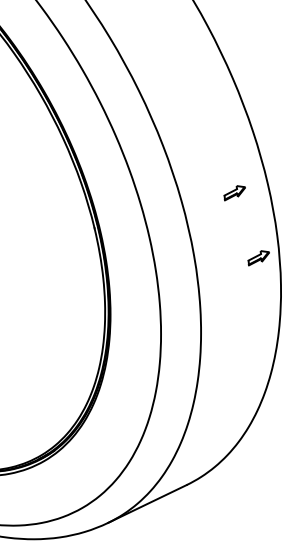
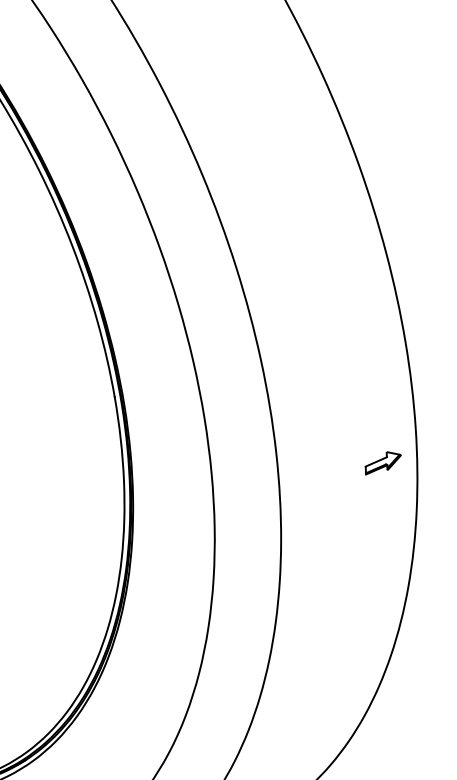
part: (234, 193) -> (349, 354), removed

